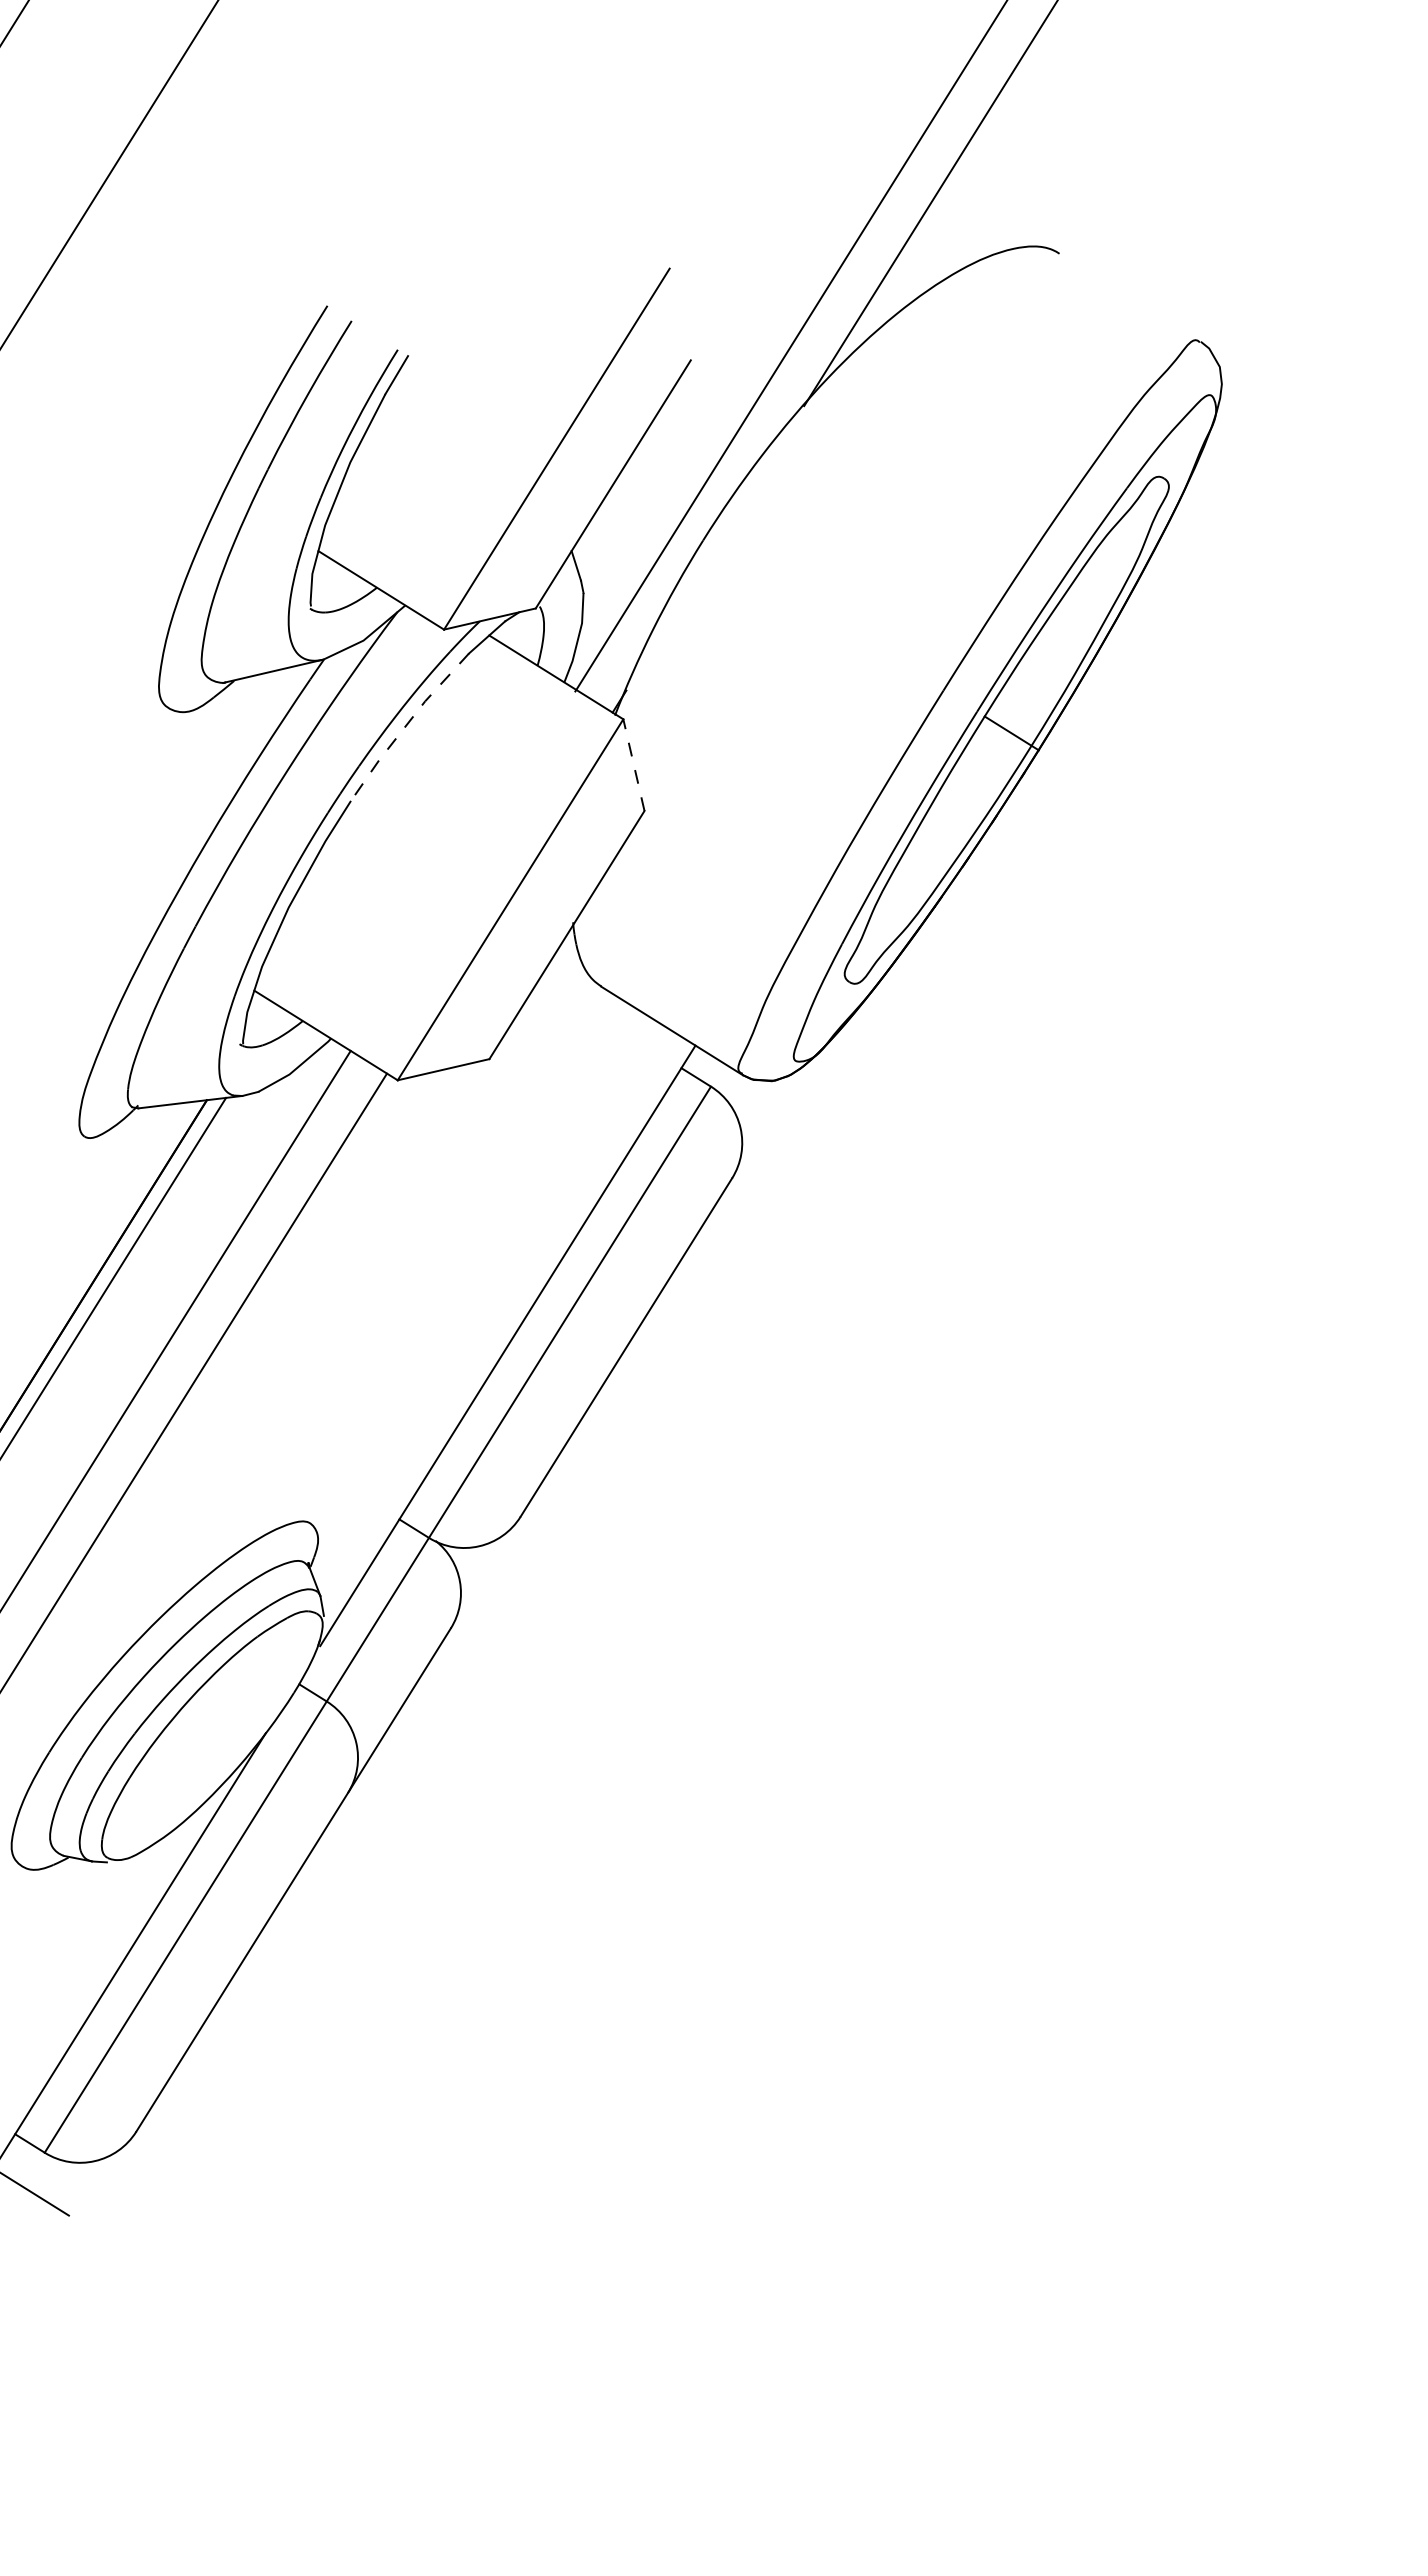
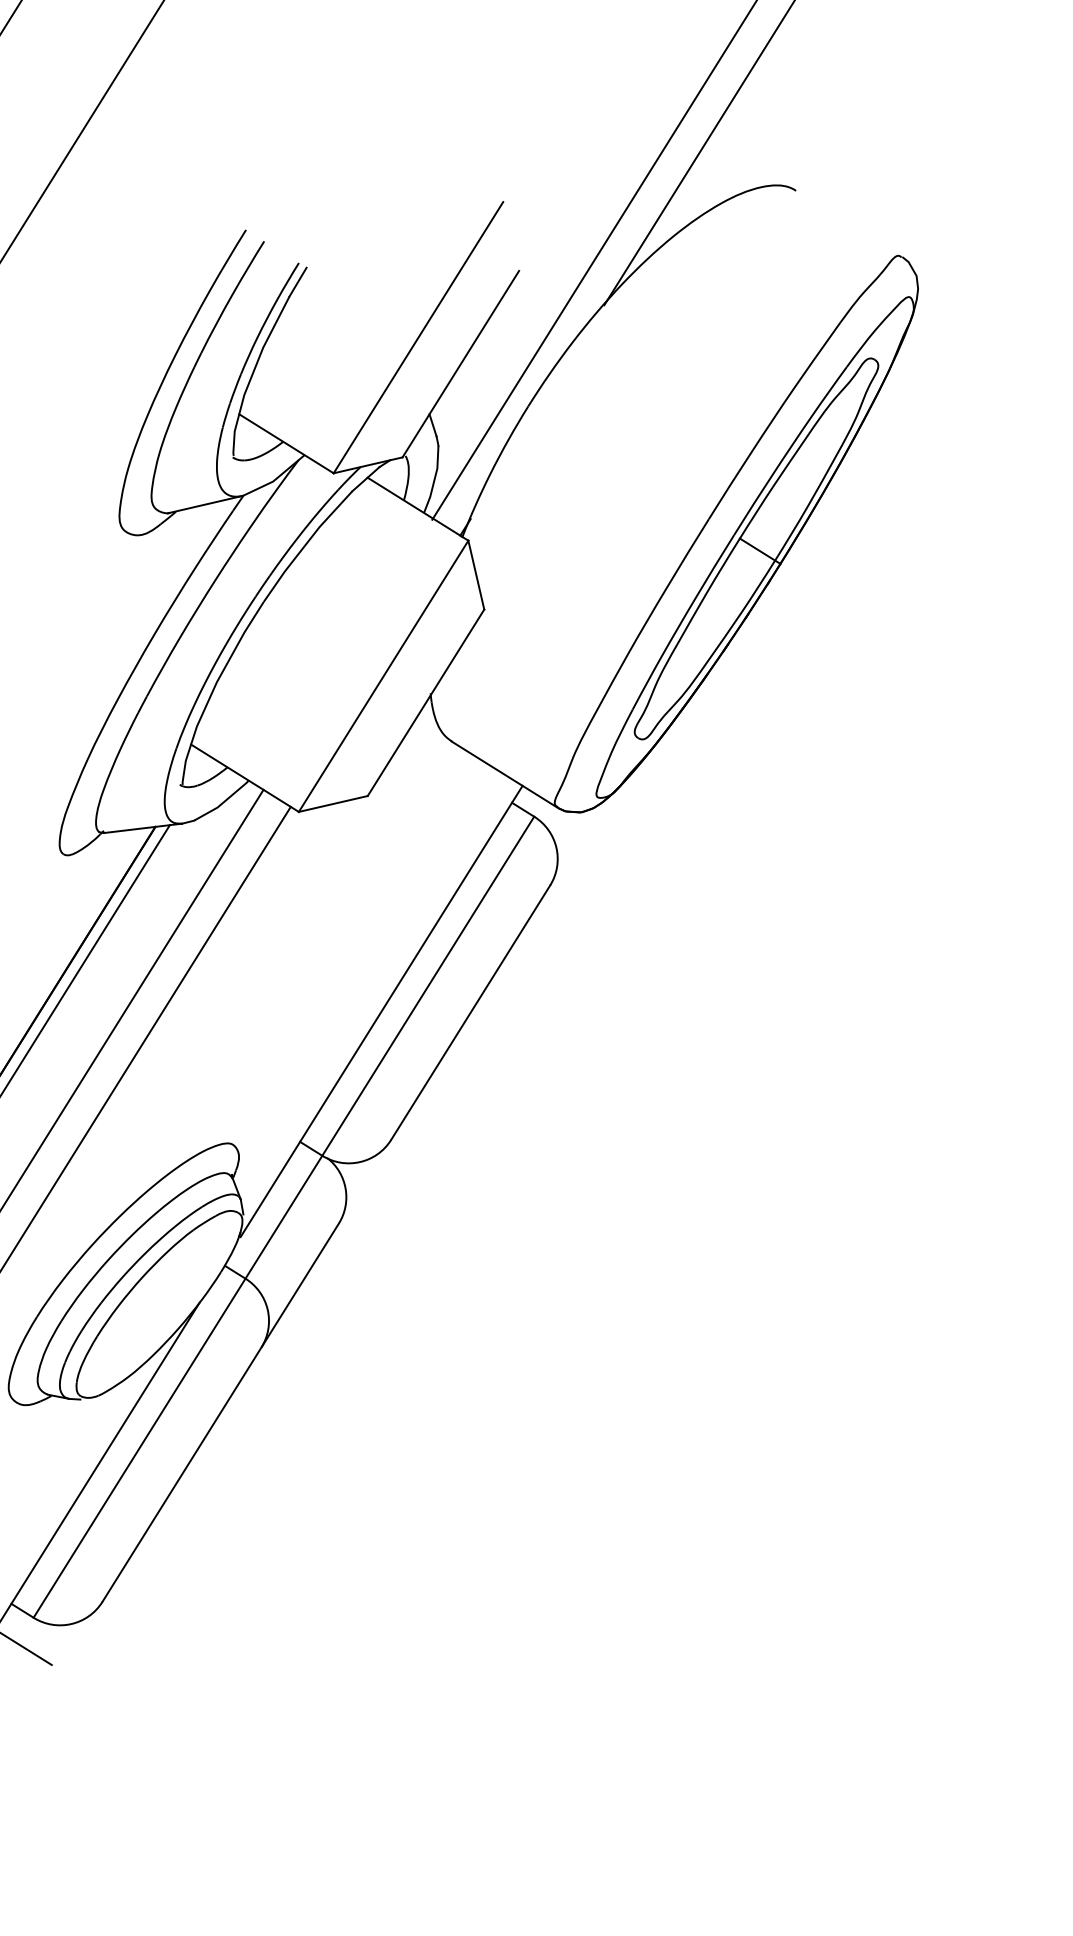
line: (406, 725) -> (305, 545), dashed -> solid
line: (633, 764) -> (476, 574), dashed -> solid

